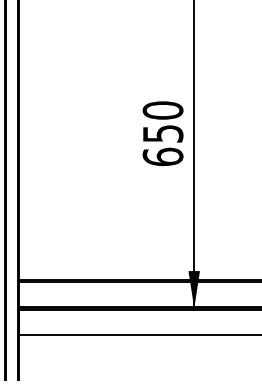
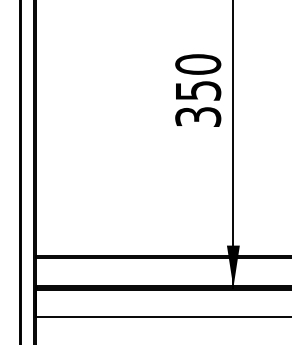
text: (162, 156) -> (197, 116), 650 -> 350

